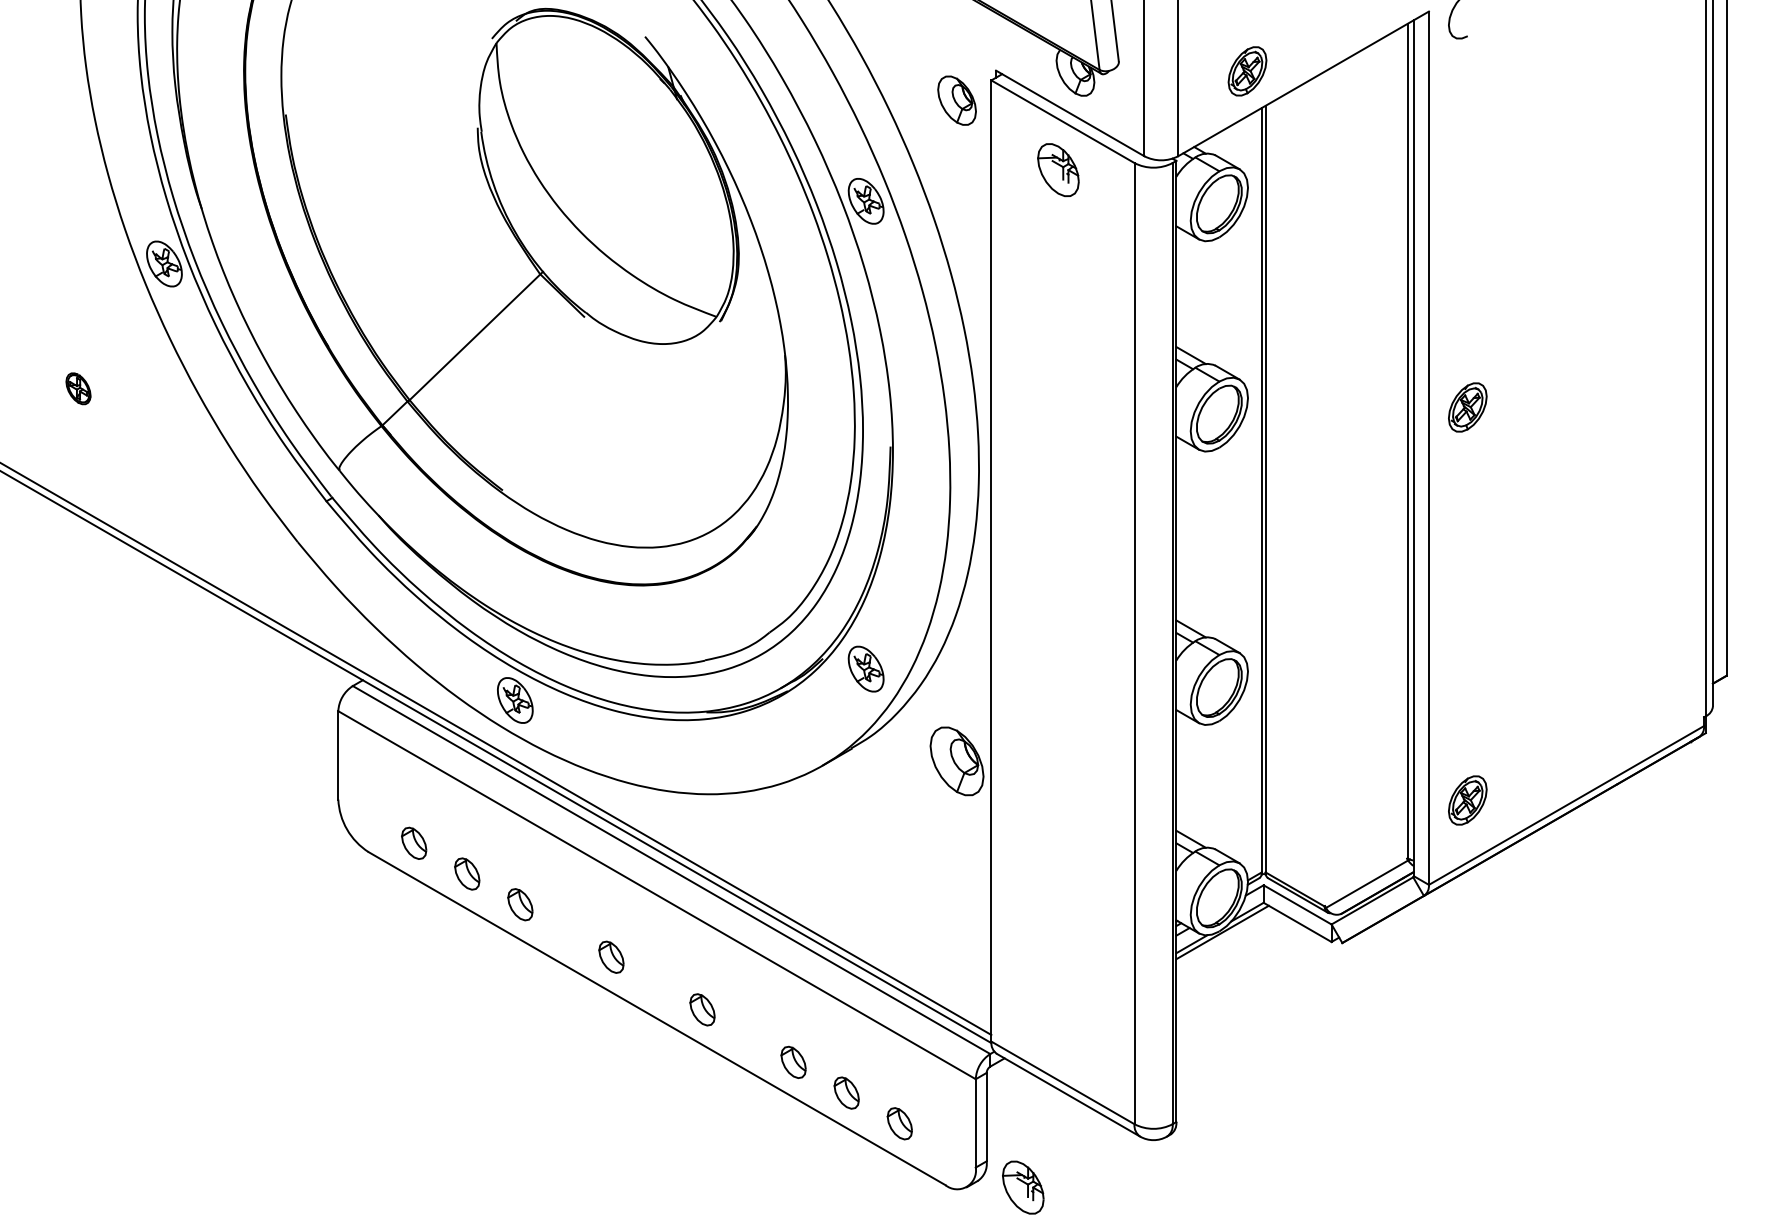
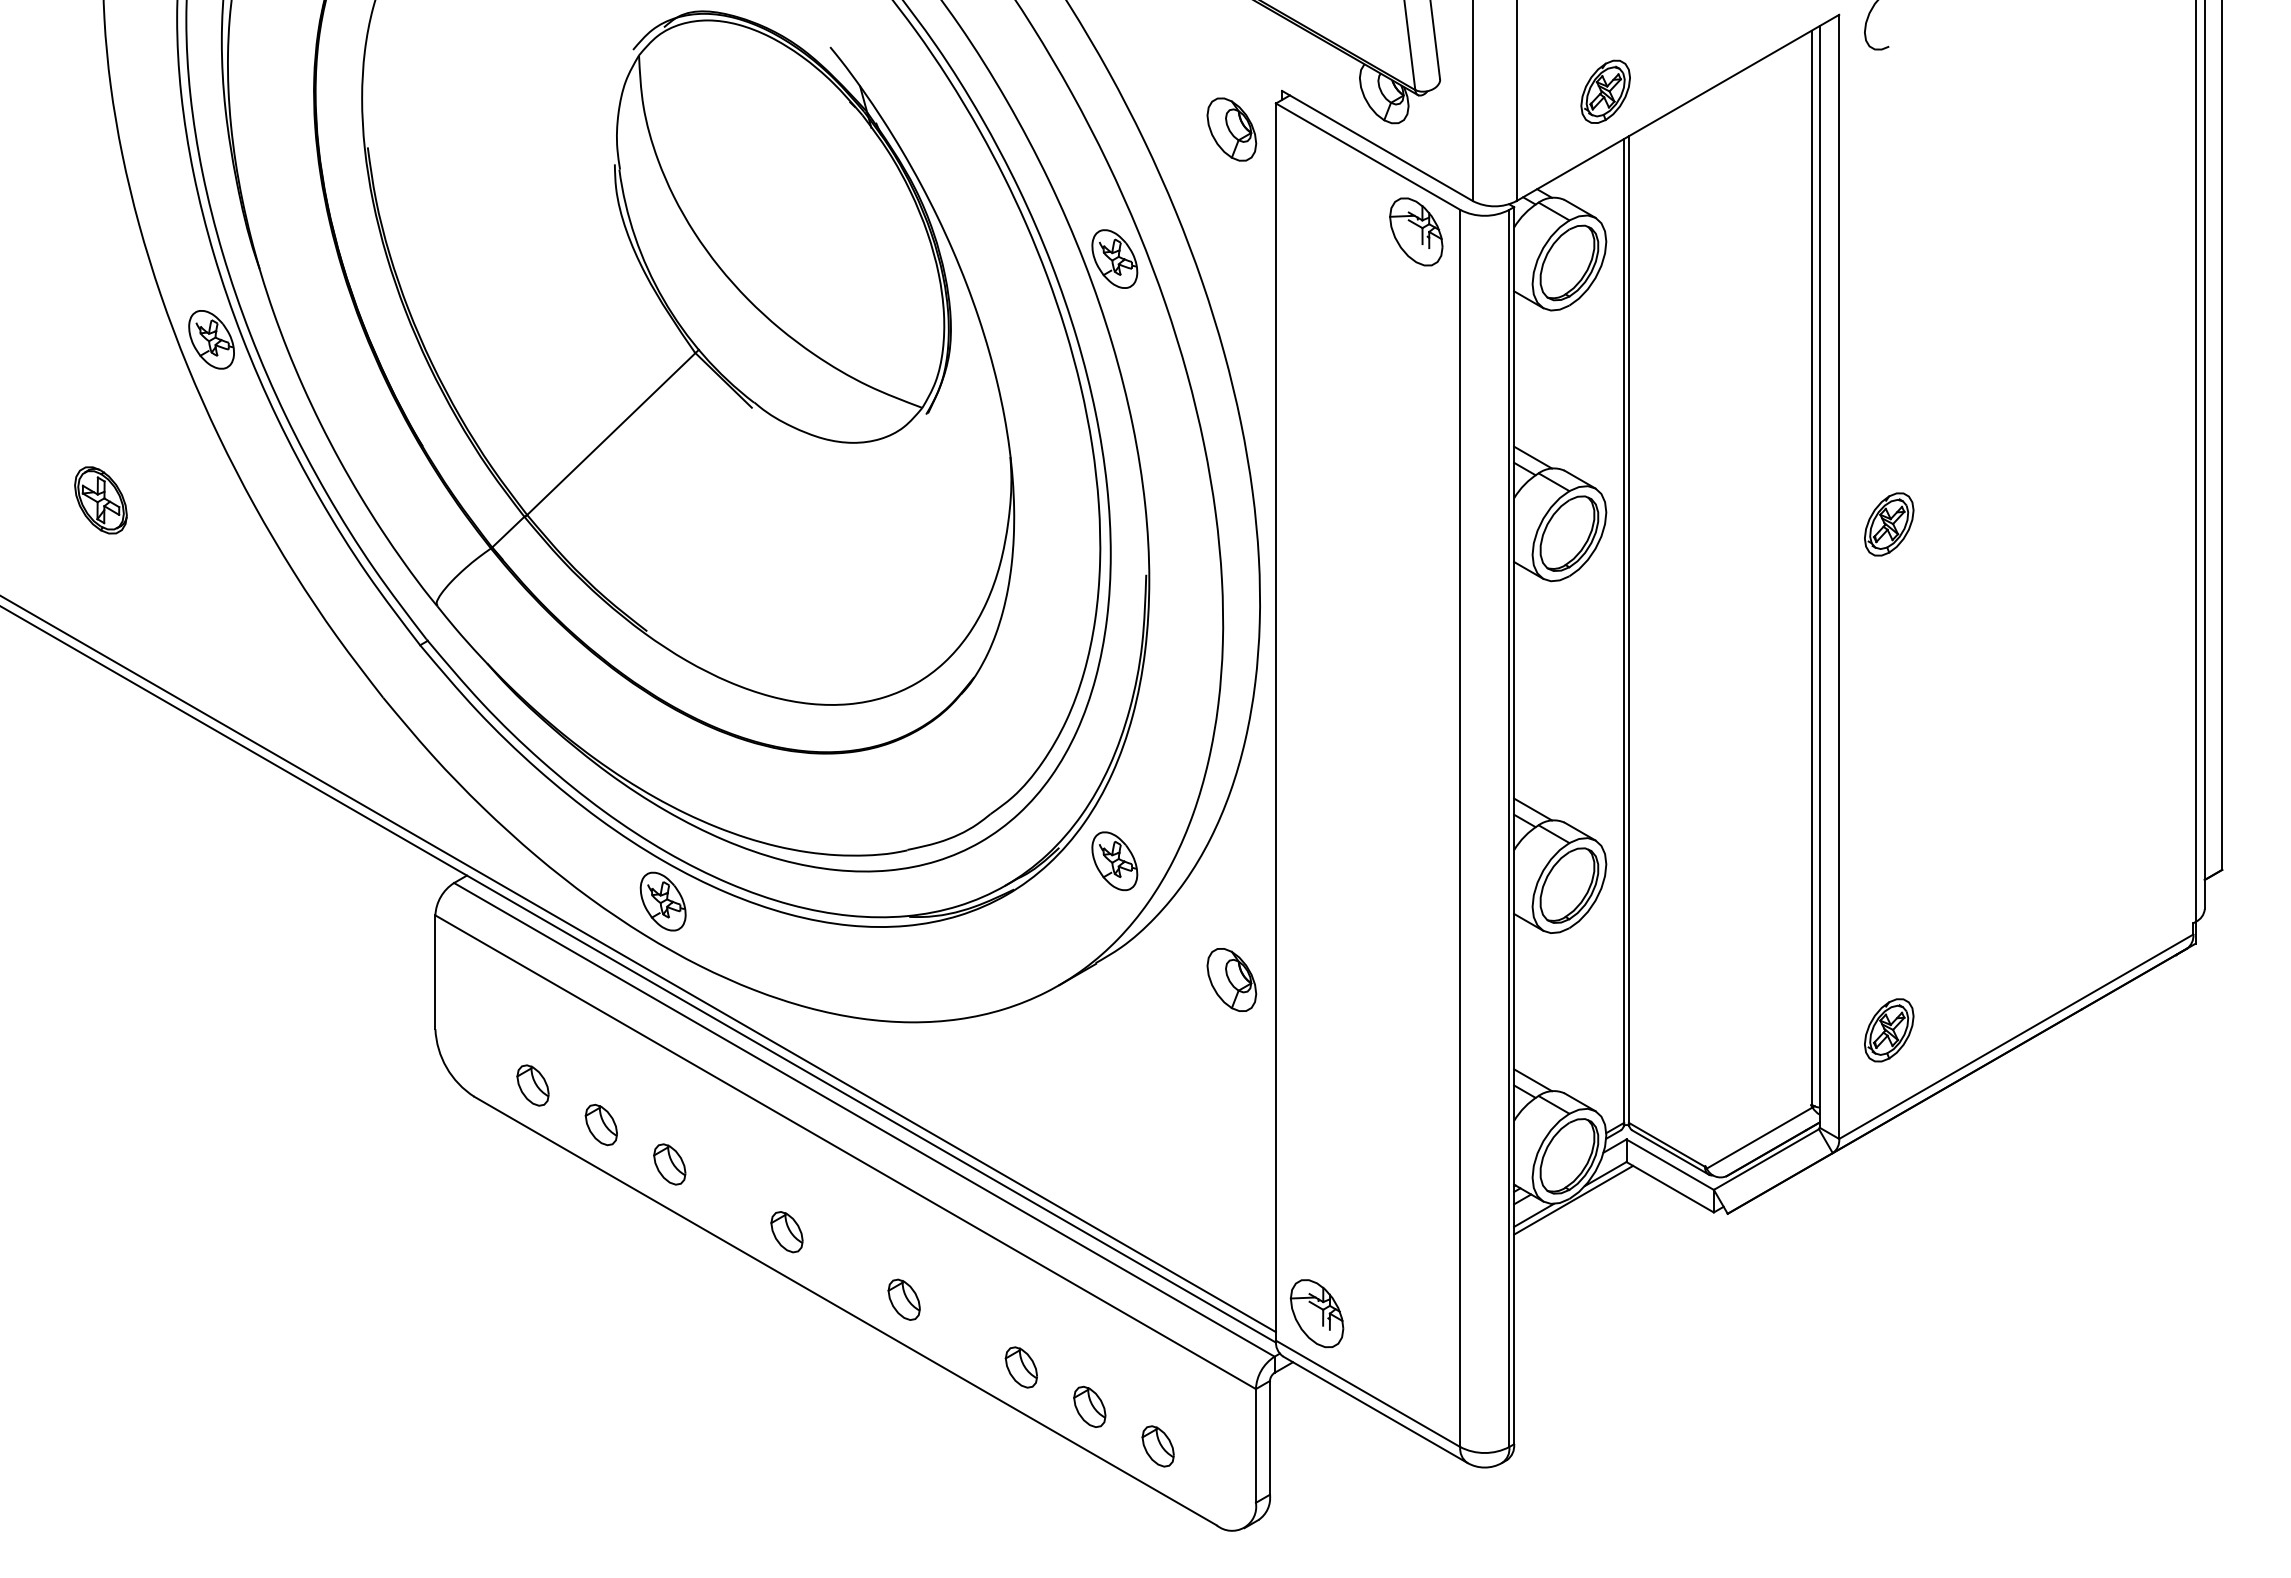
part: (1058, 169) -> (1416, 231), moved
part: (78, 388) -> (100, 500), size x1.67
part: (956, 760) -> (1231, 979), size x0.71
part: (1022, 1187) -> (1316, 1313), moved

